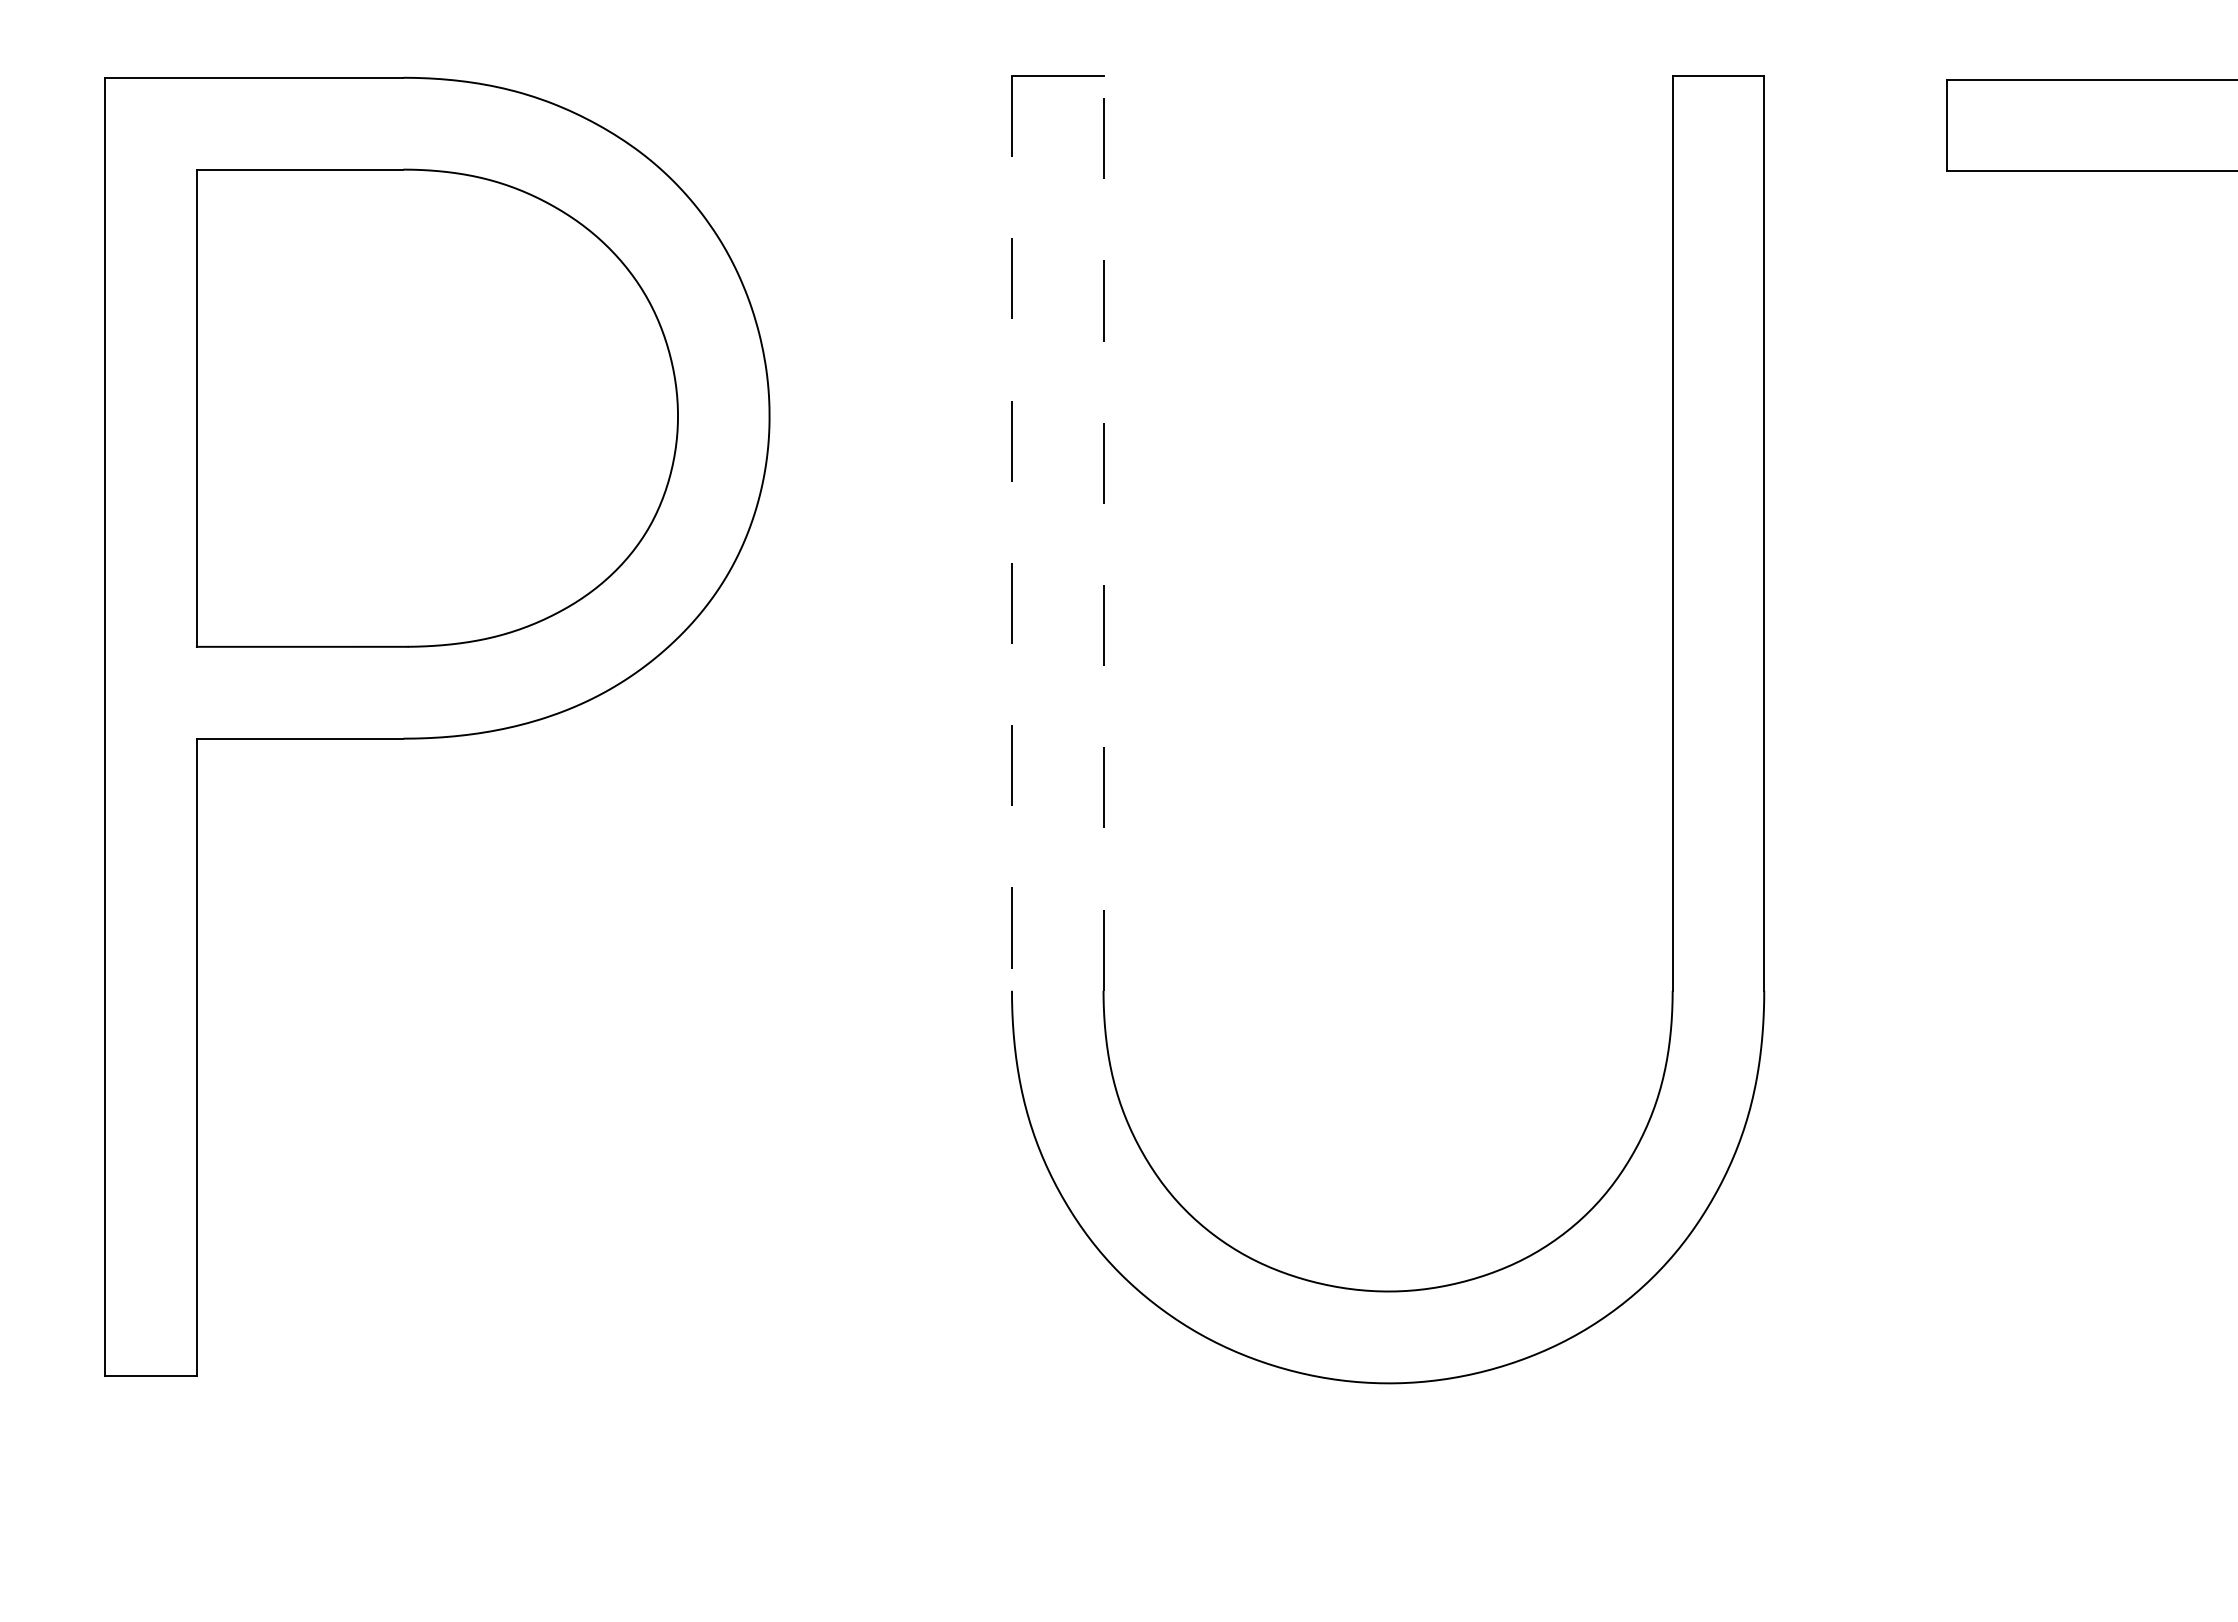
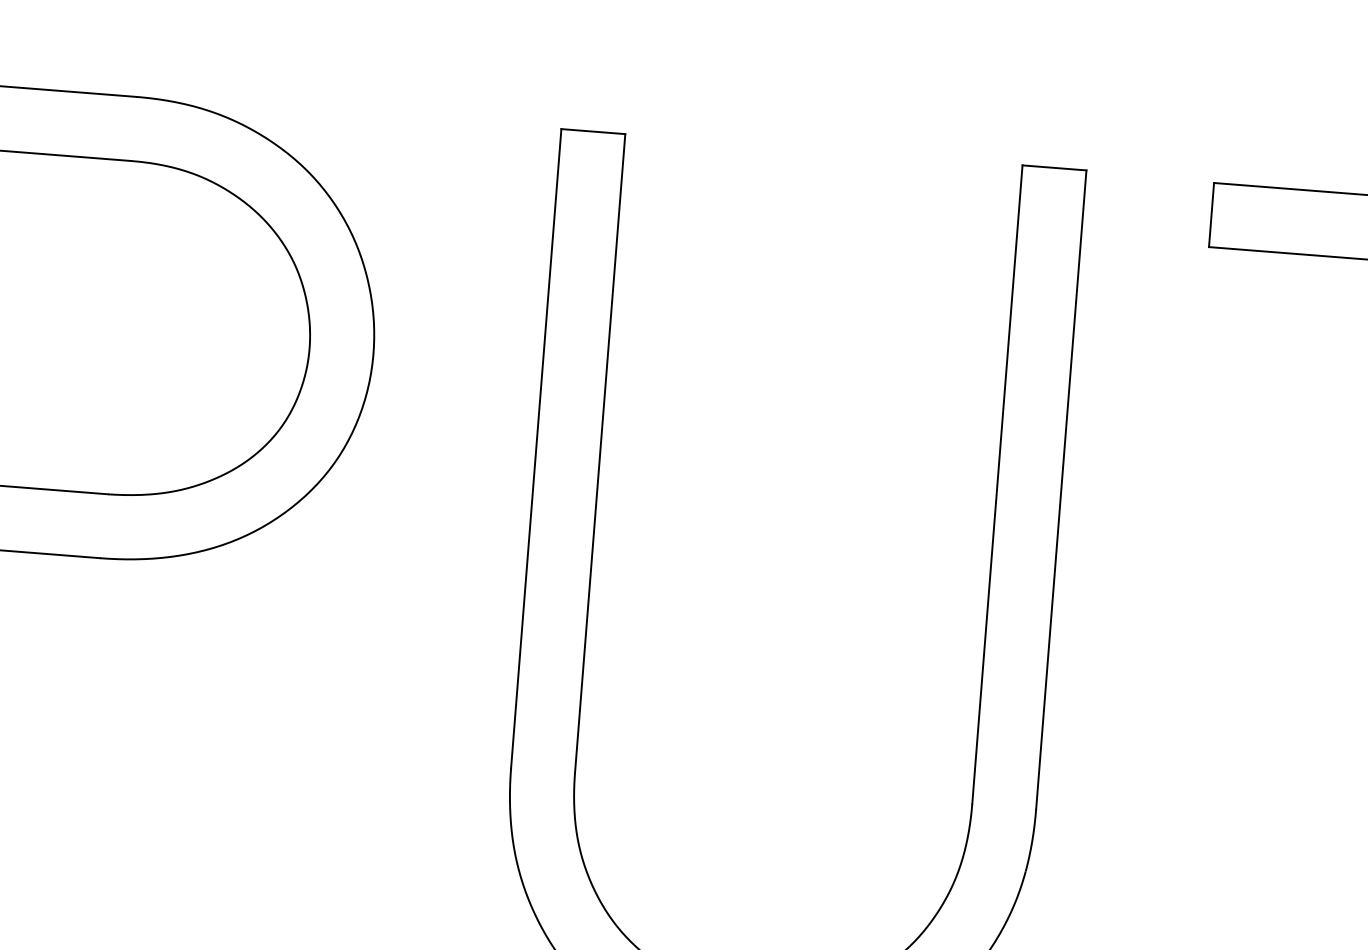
line: (1103, 532) -> (600, 452), dashed -> solid
line: (1011, 533) -> (535, 448), dashed -> solid

